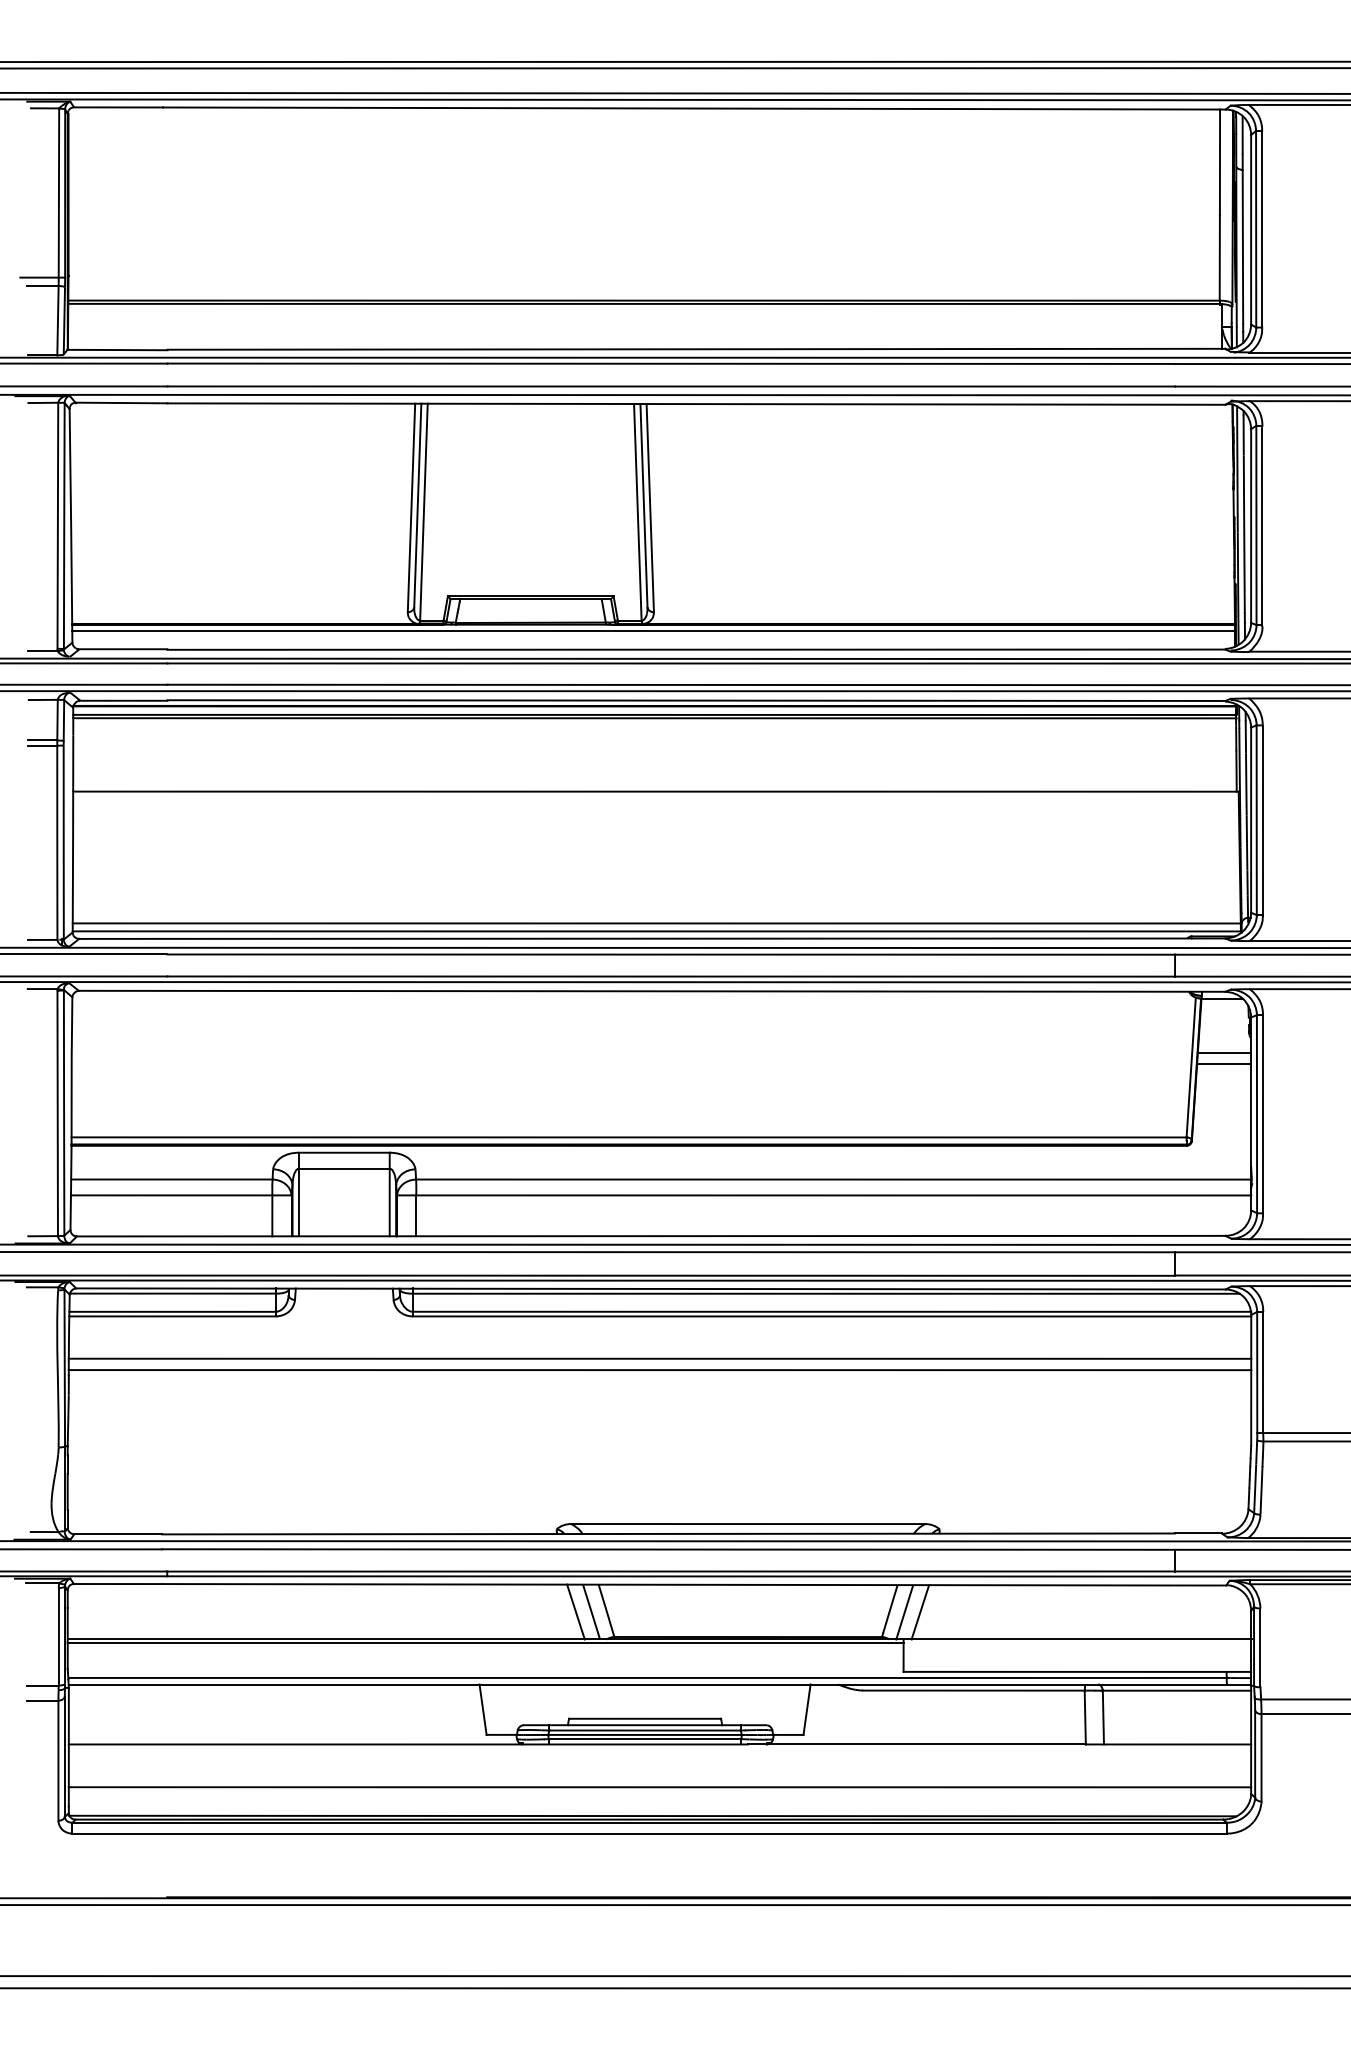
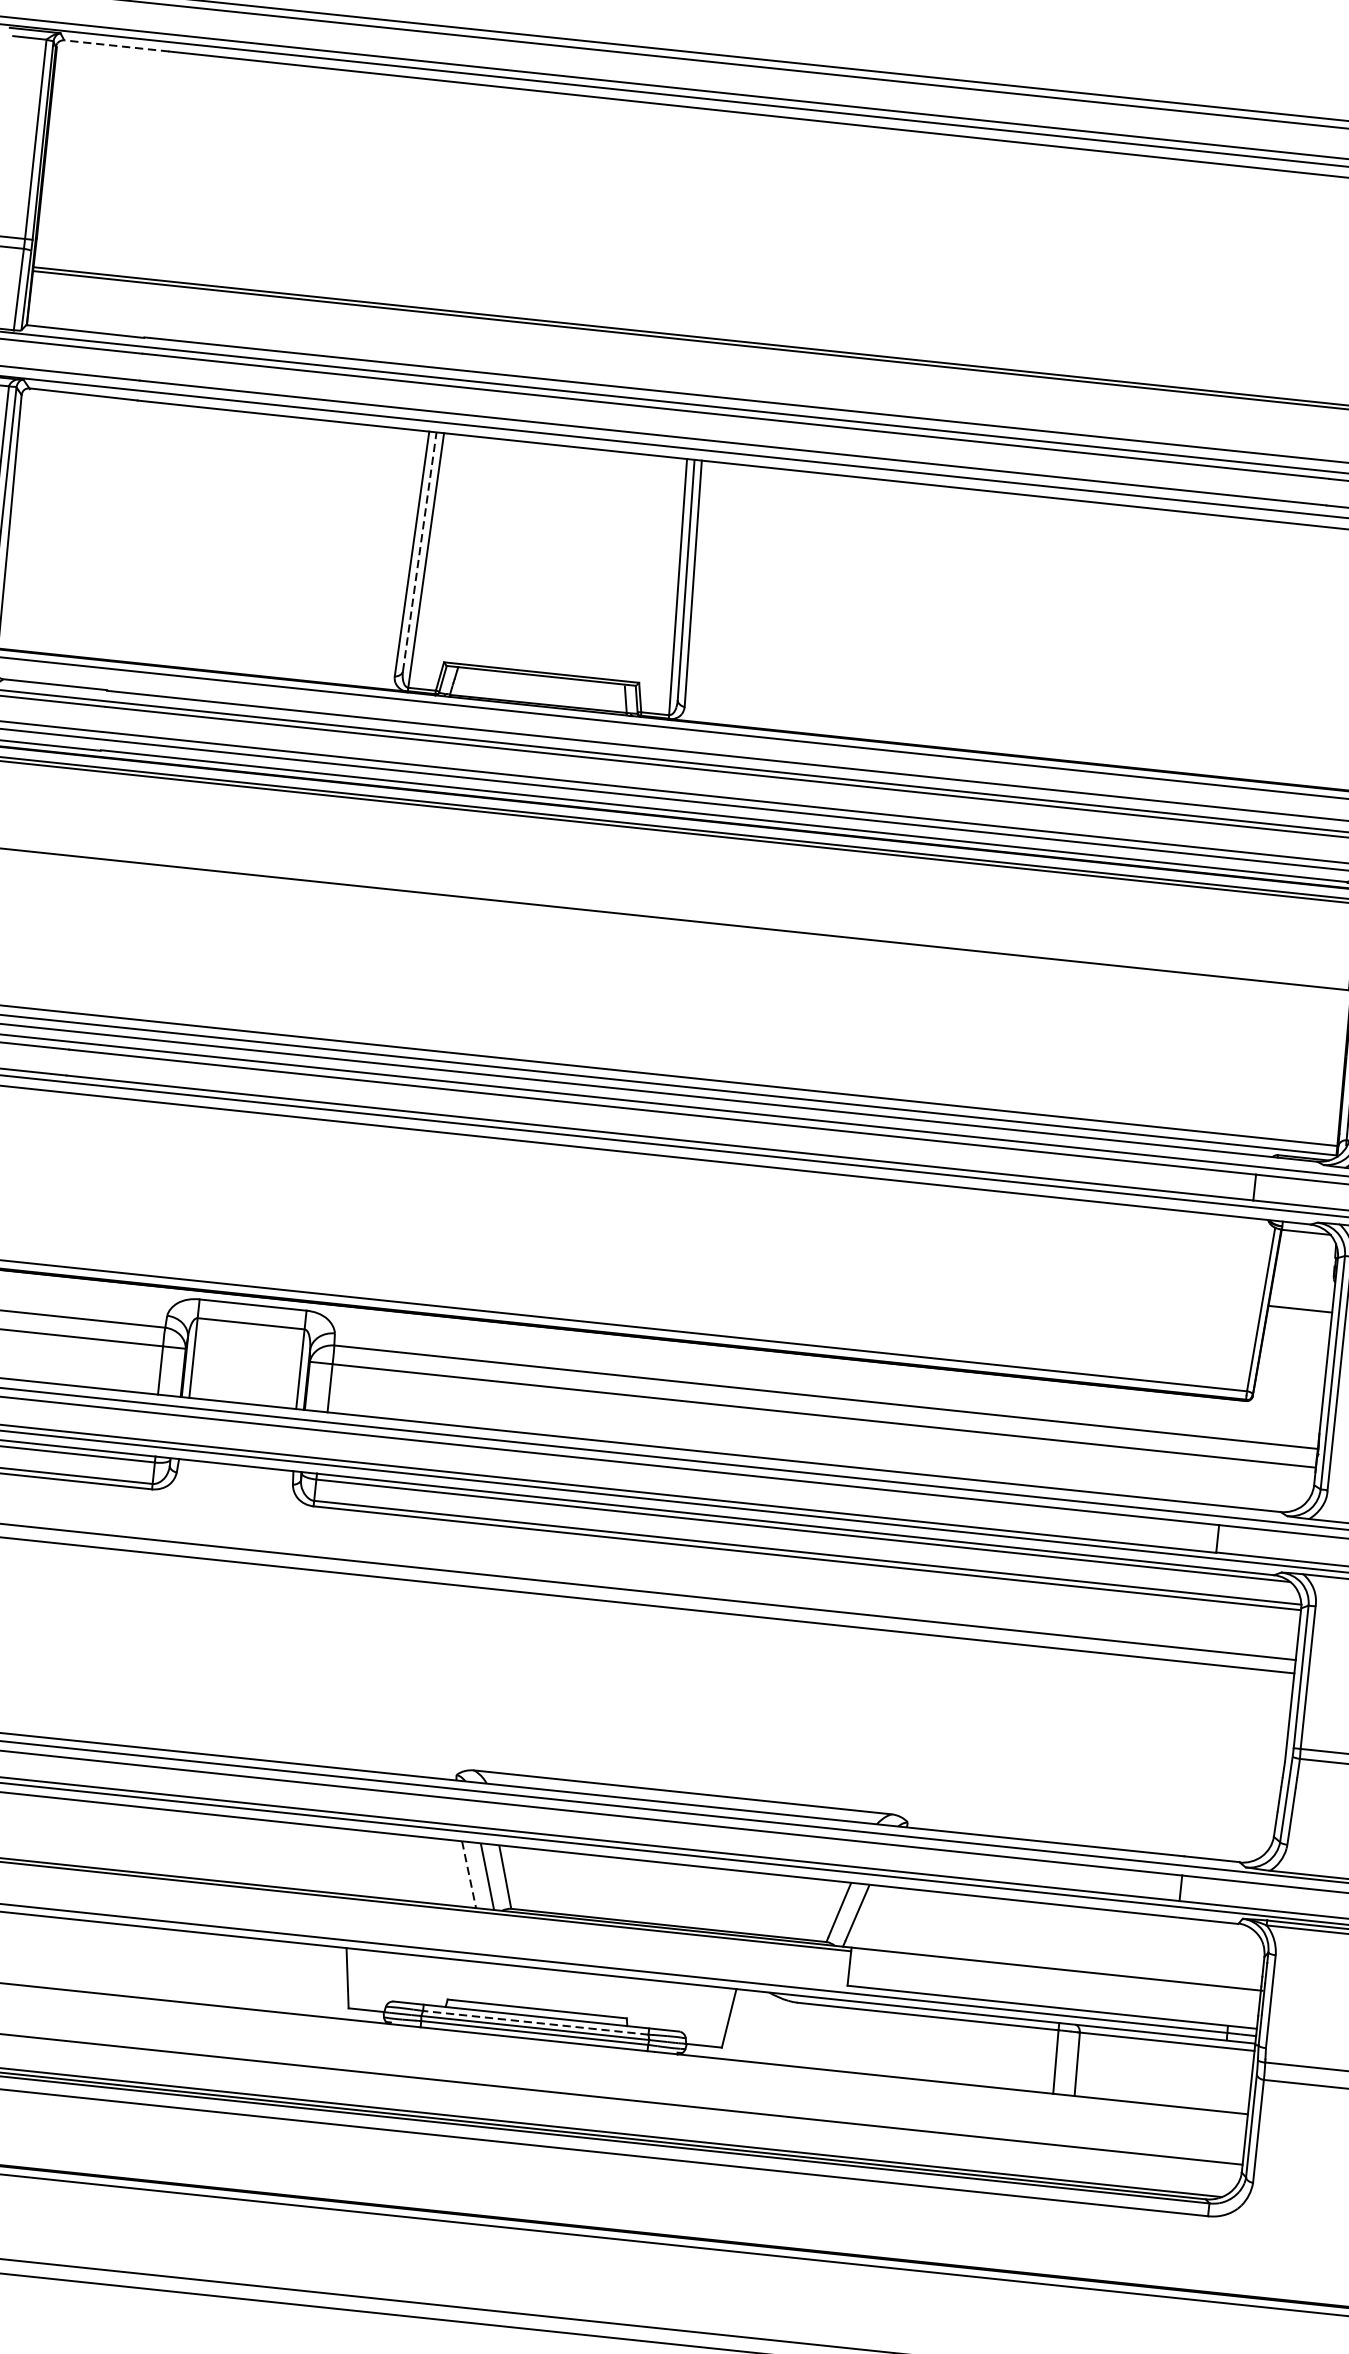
line: (118, 107) -> (116, 46), solid -> dashed
line: (417, 505) -> (419, 551), solid -> dashed
line: (1224, 1052) -> (1302, 1295), removed
line: (575, 1612) -> (468, 1875), solid -> dashed
line: (920, 1612) -> (874, 1917), removed
line: (645, 1730) -> (536, 2022), solid -> dashed

